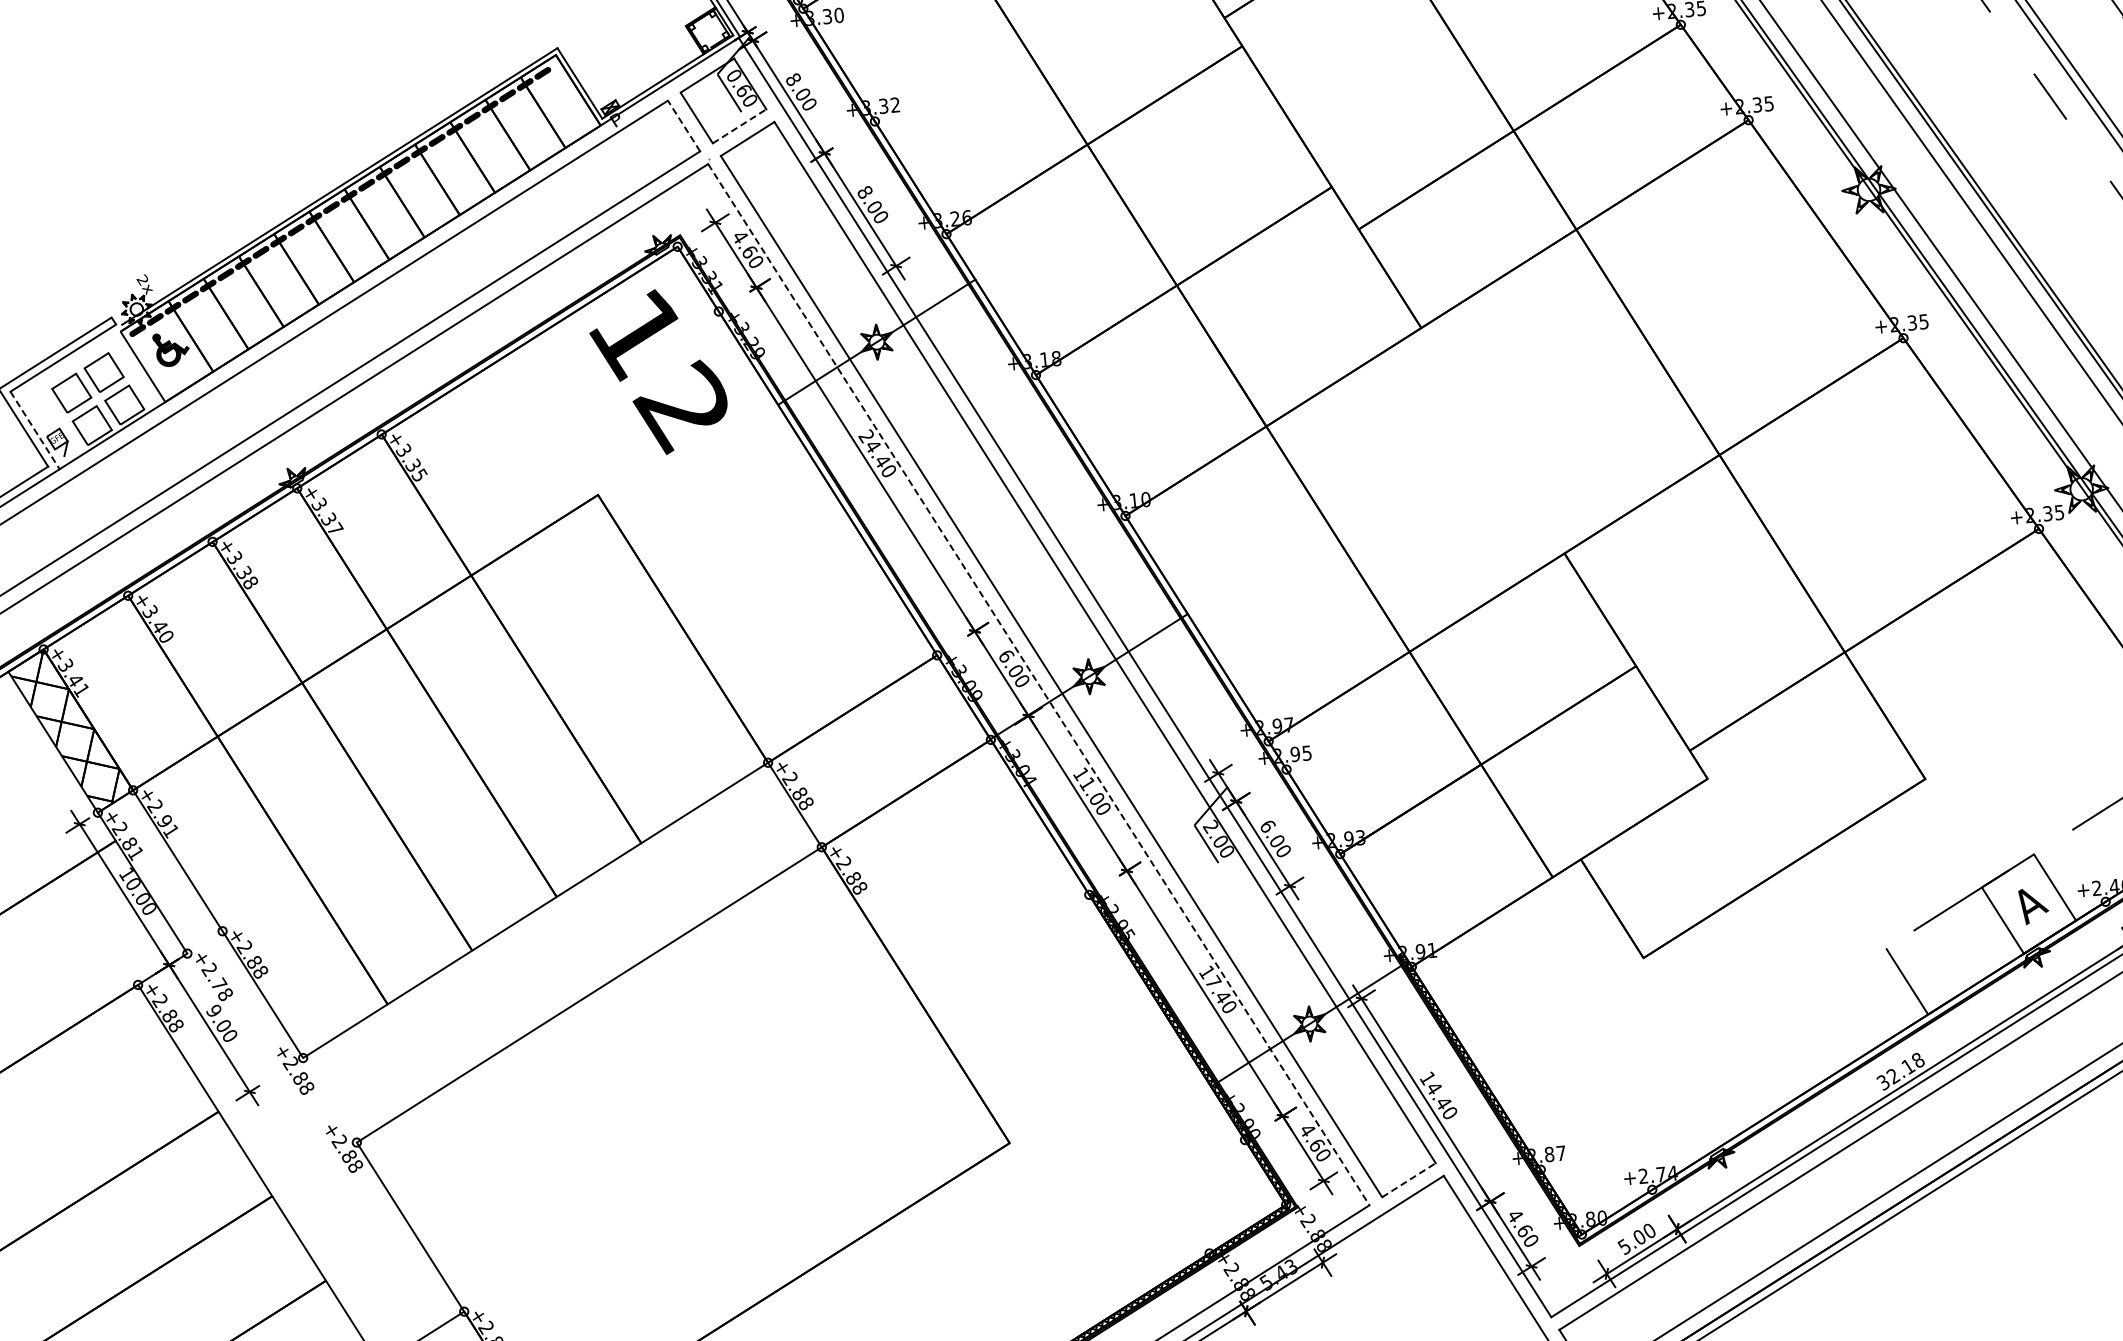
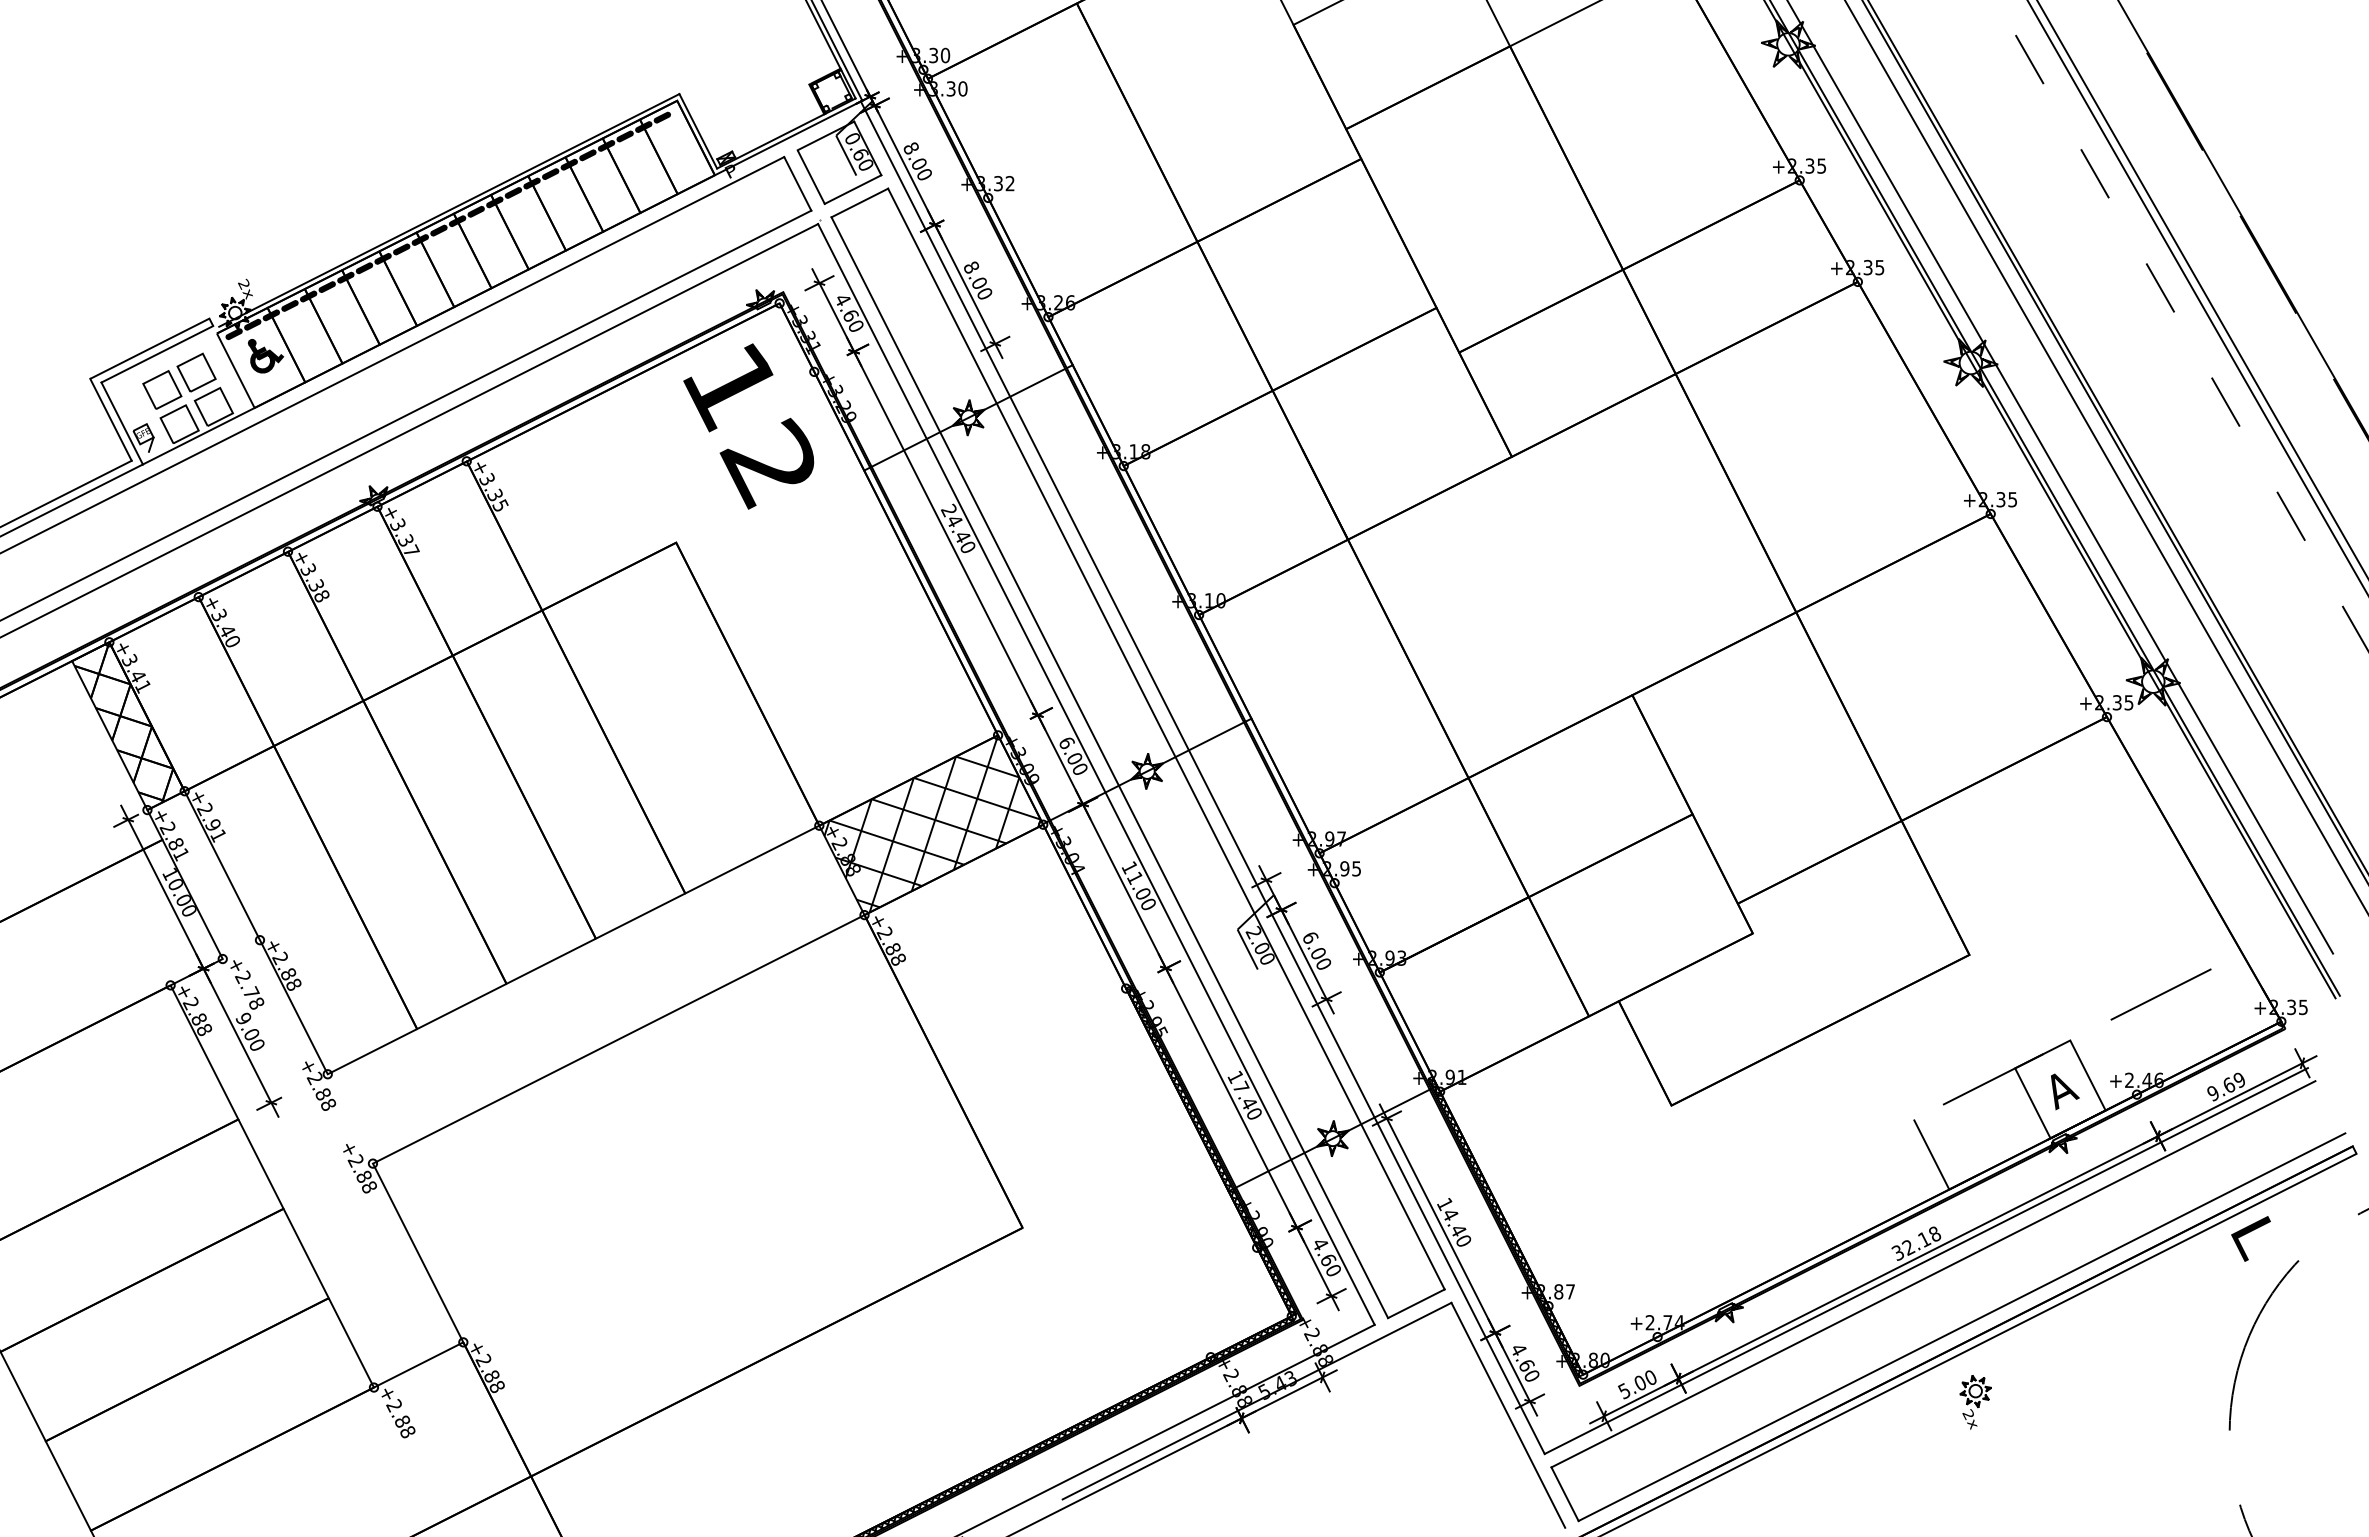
line: (683, 125) -> (797, 183), dashed -> solid
line: (740, 126) -> (853, 189), dashed -> solid
line: (35, 430) -> (122, 423), dashed -> solid
line: (1038, 684) -> (1096, 774), dashed -> solid
hatch: (880, 749) -> (932, 823), added
line: (1409, 1179) -> (1416, 1303), dashed -> solid
part: (1975, 1223) -> (1975, 1402), added

